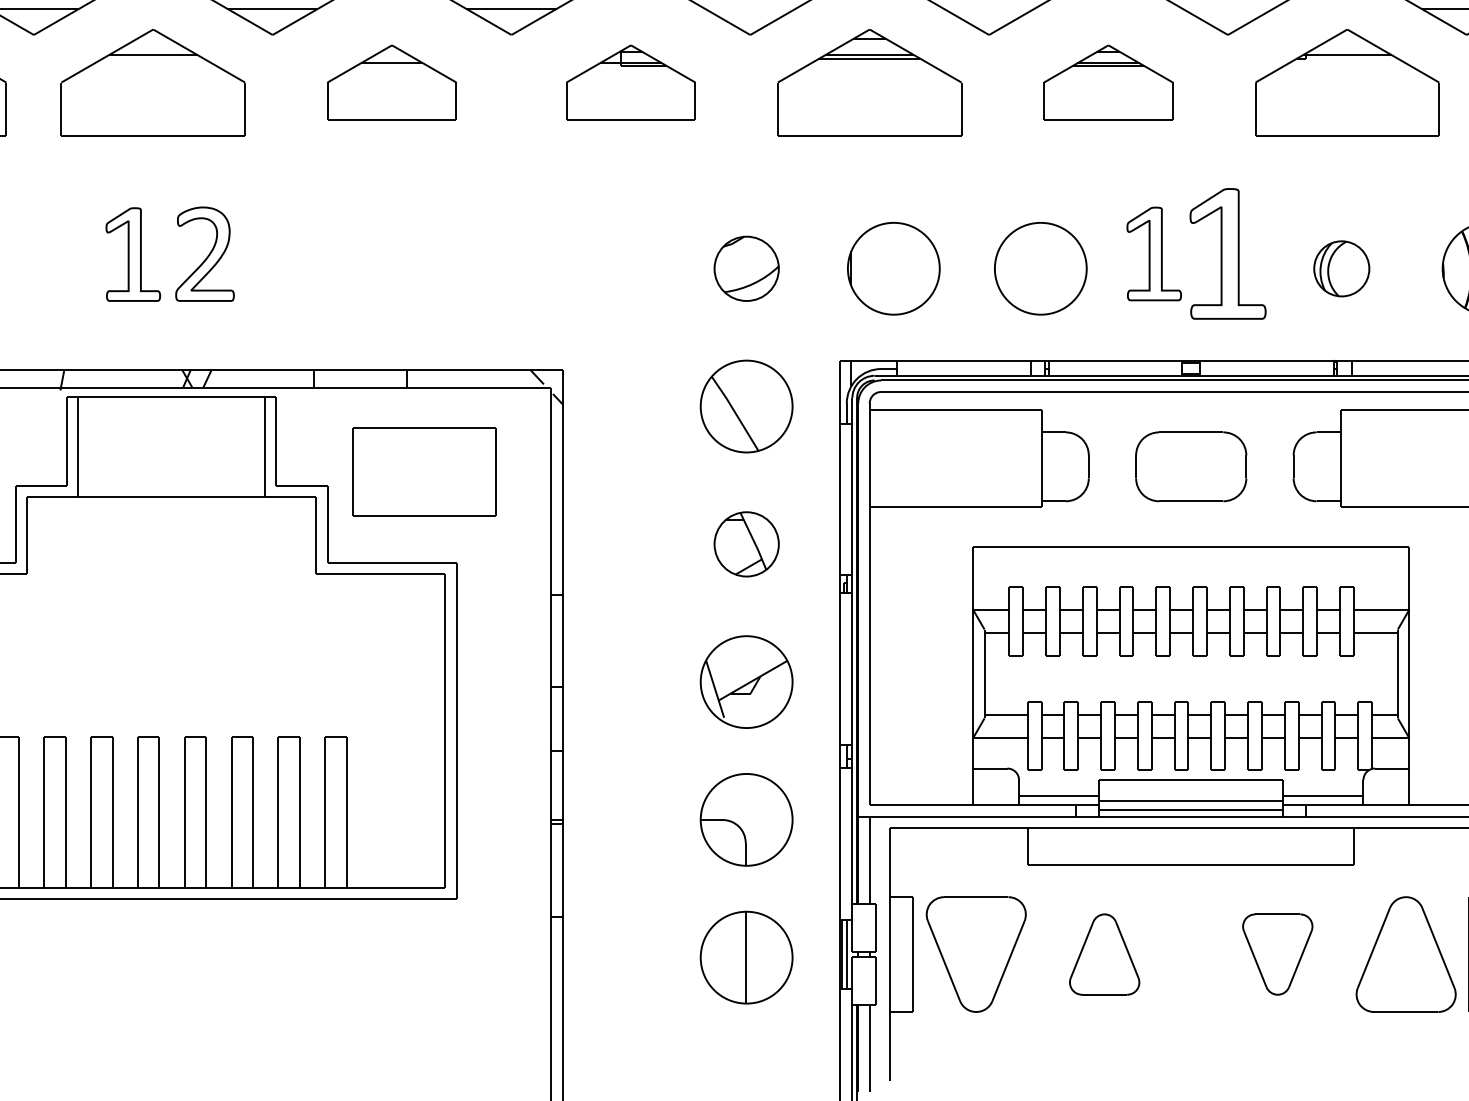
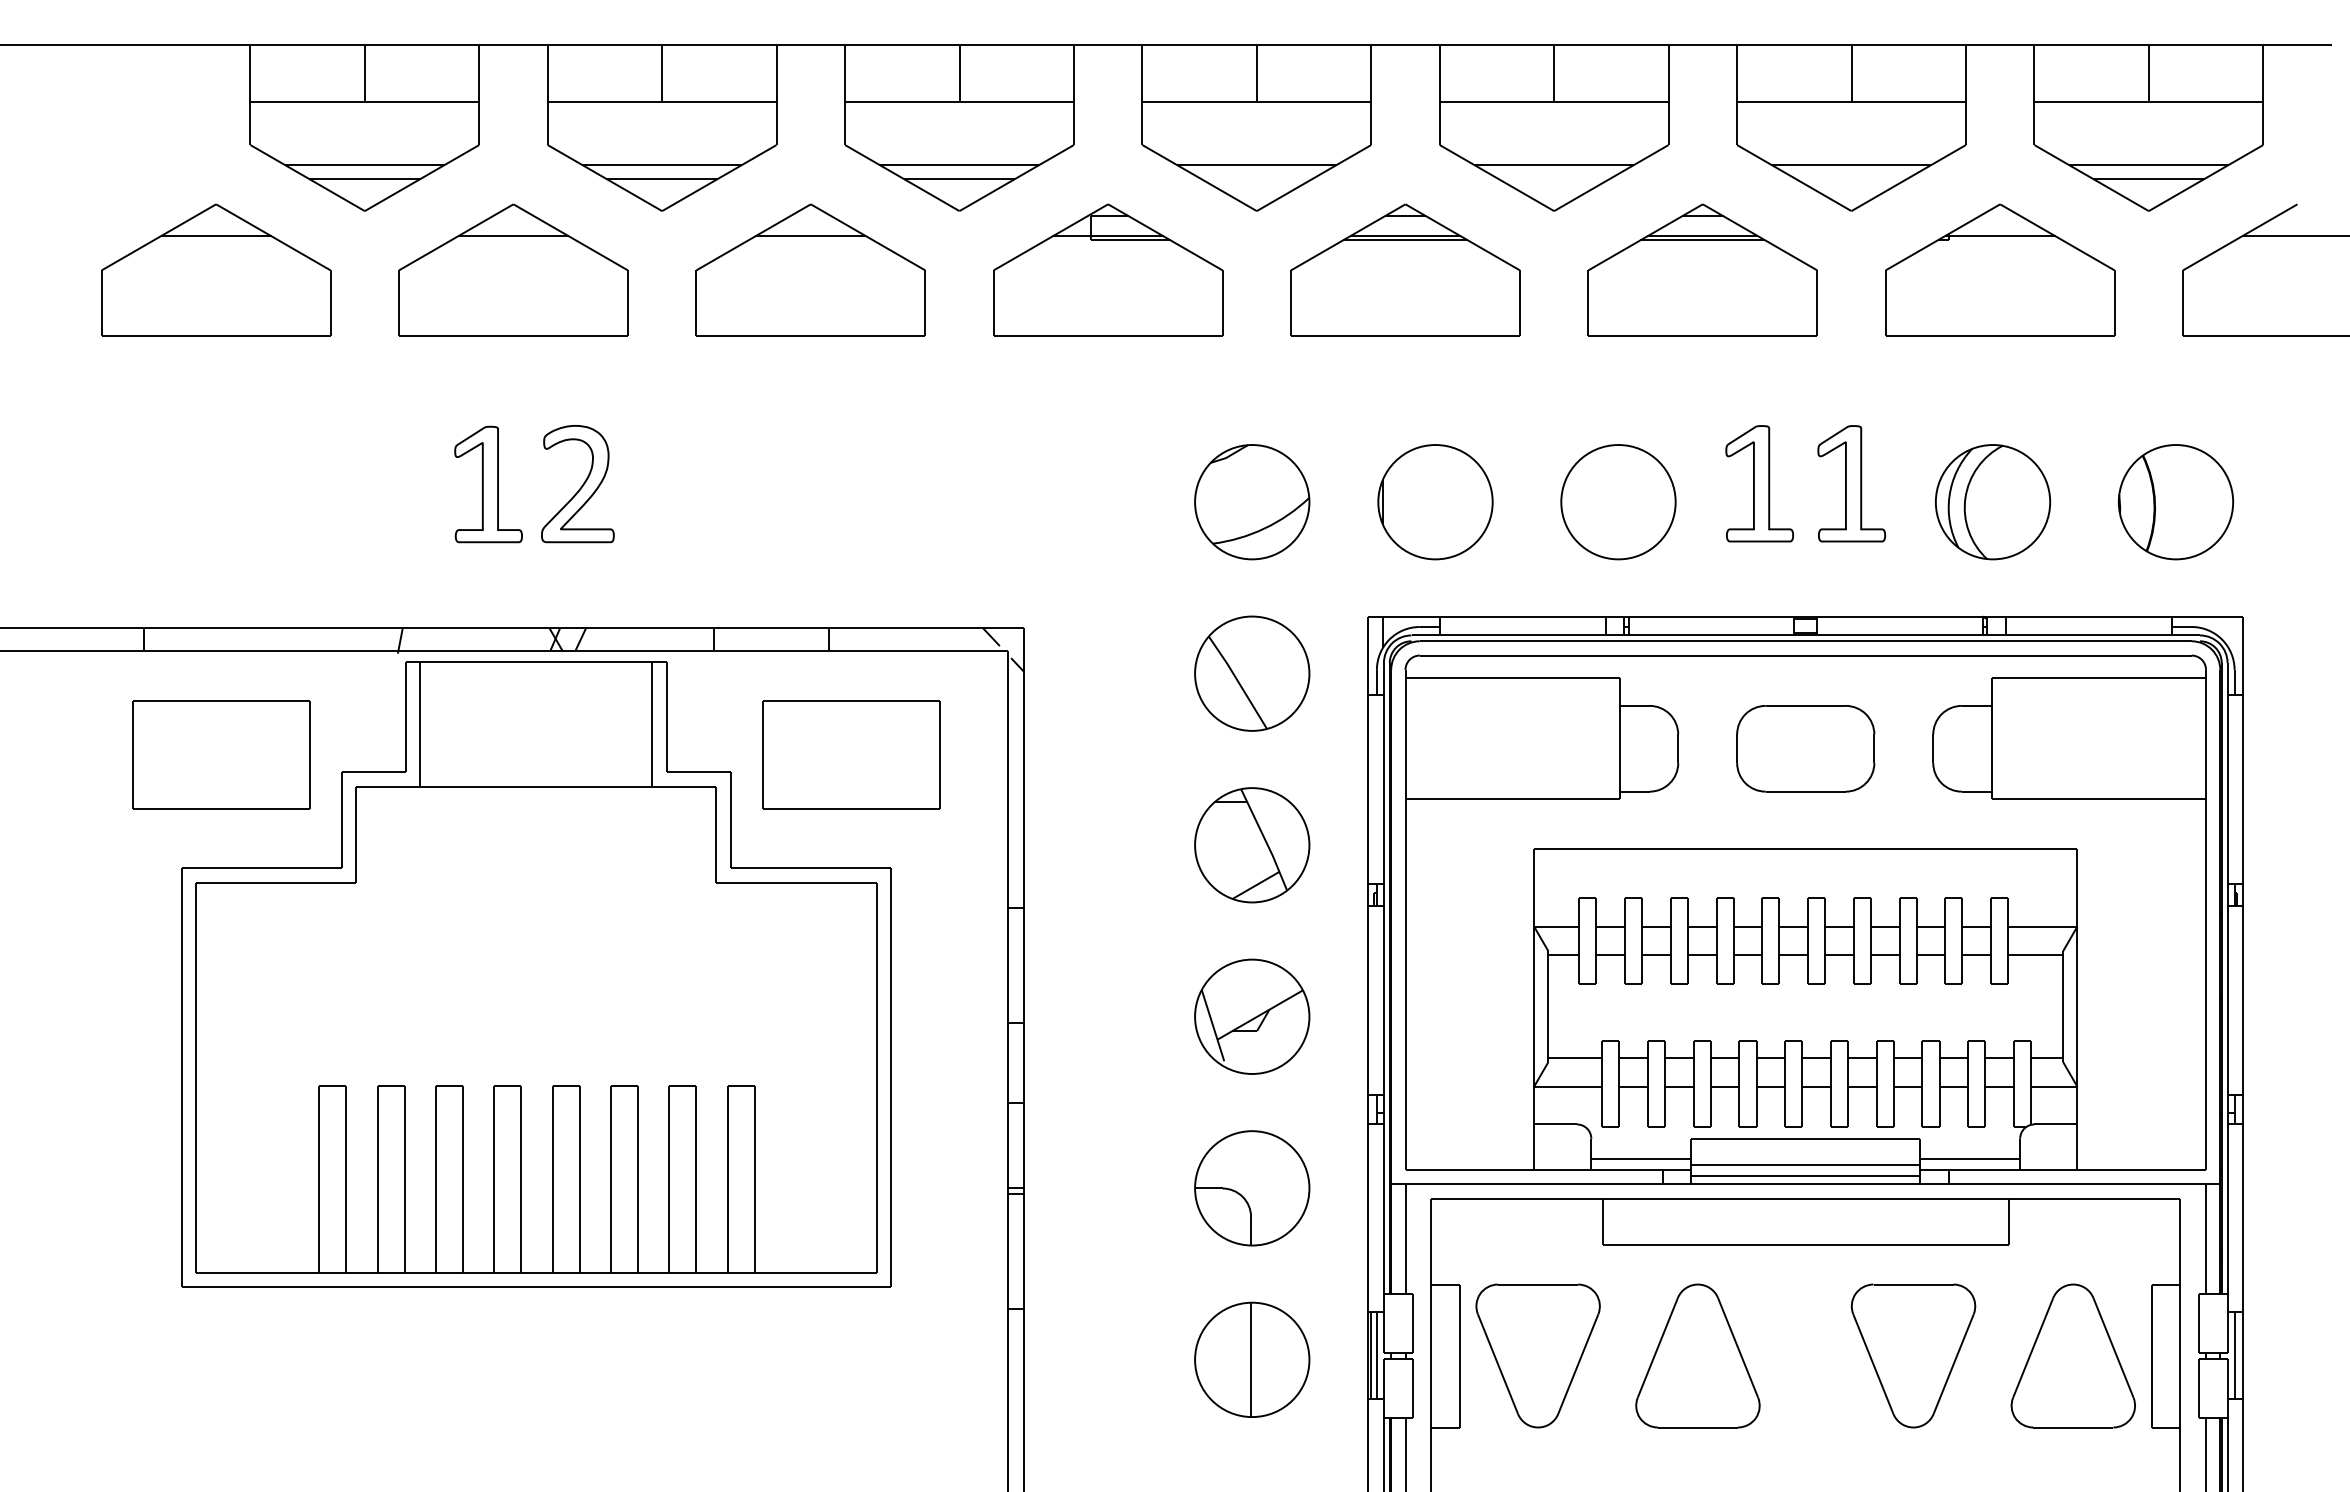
part: (391, 81) -> (810, 269), size x1.43
part: (631, 81) -> (1108, 269), size x1.43
part: (1108, 81) -> (1702, 269), size x1.43
part: (1227, 253) -> (1851, 483), size x0.71
part: (746, 269) -> (1252, 502), size x1.43
part: (1342, 269) -> (1993, 502), size x1.67
part: (746, 544) -> (1252, 845), size x1.43
part: (1104, 954) -> (1697, 1355), size x1.43
part: (1277, 954) -> (1913, 1355), size x1.43

